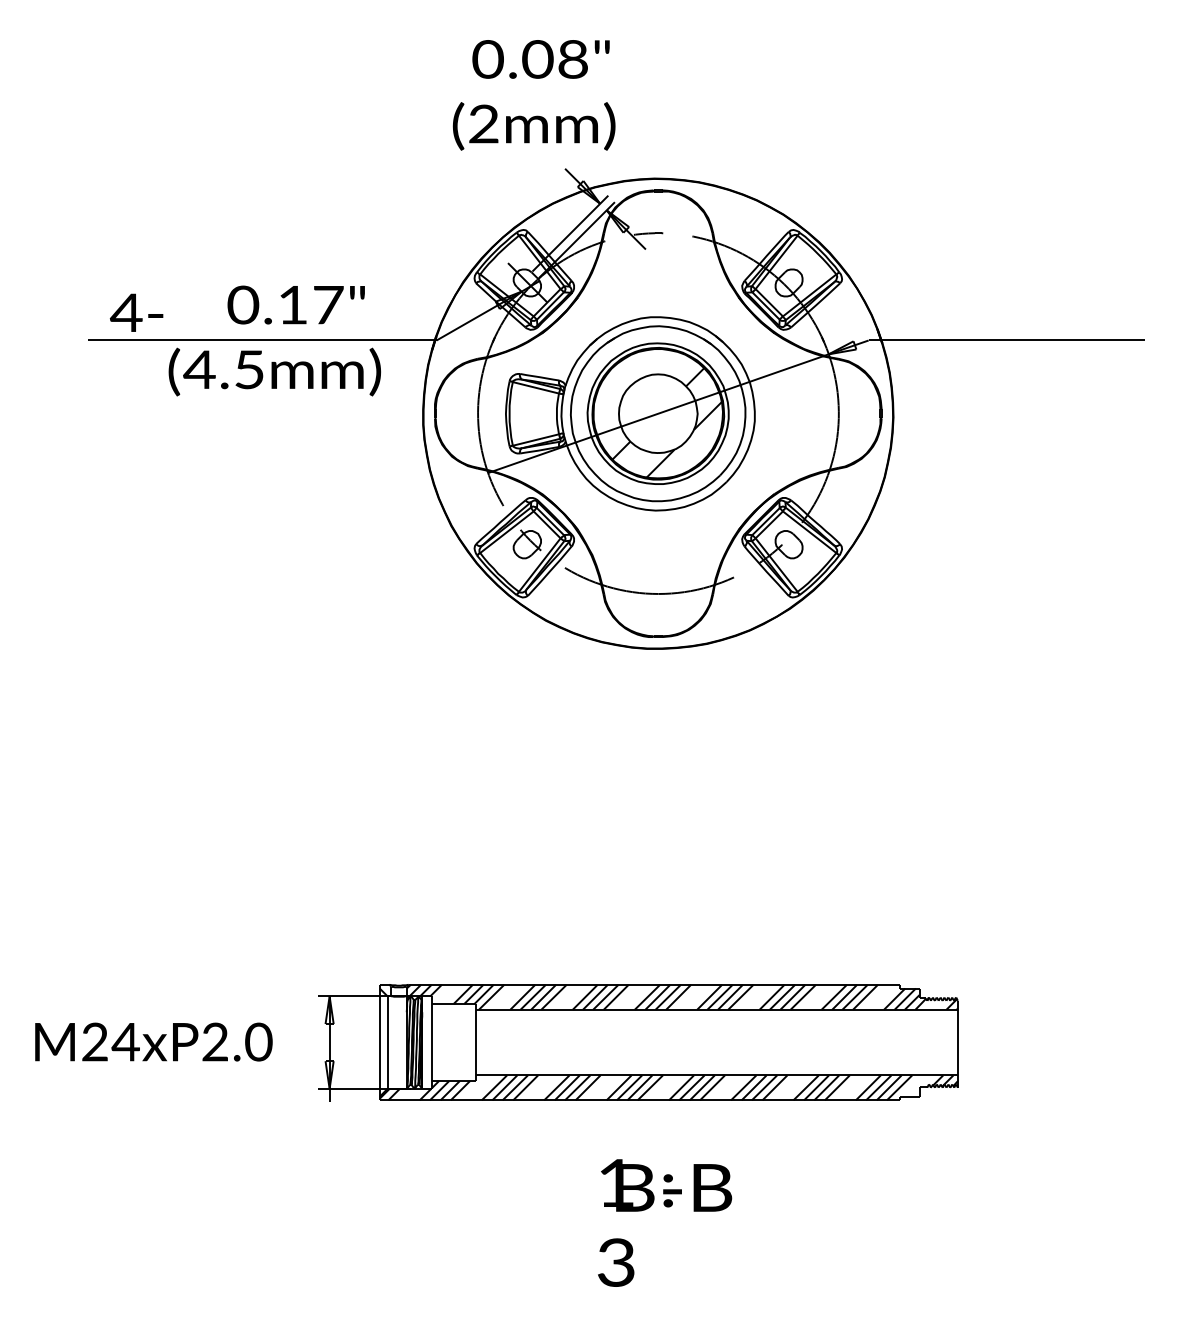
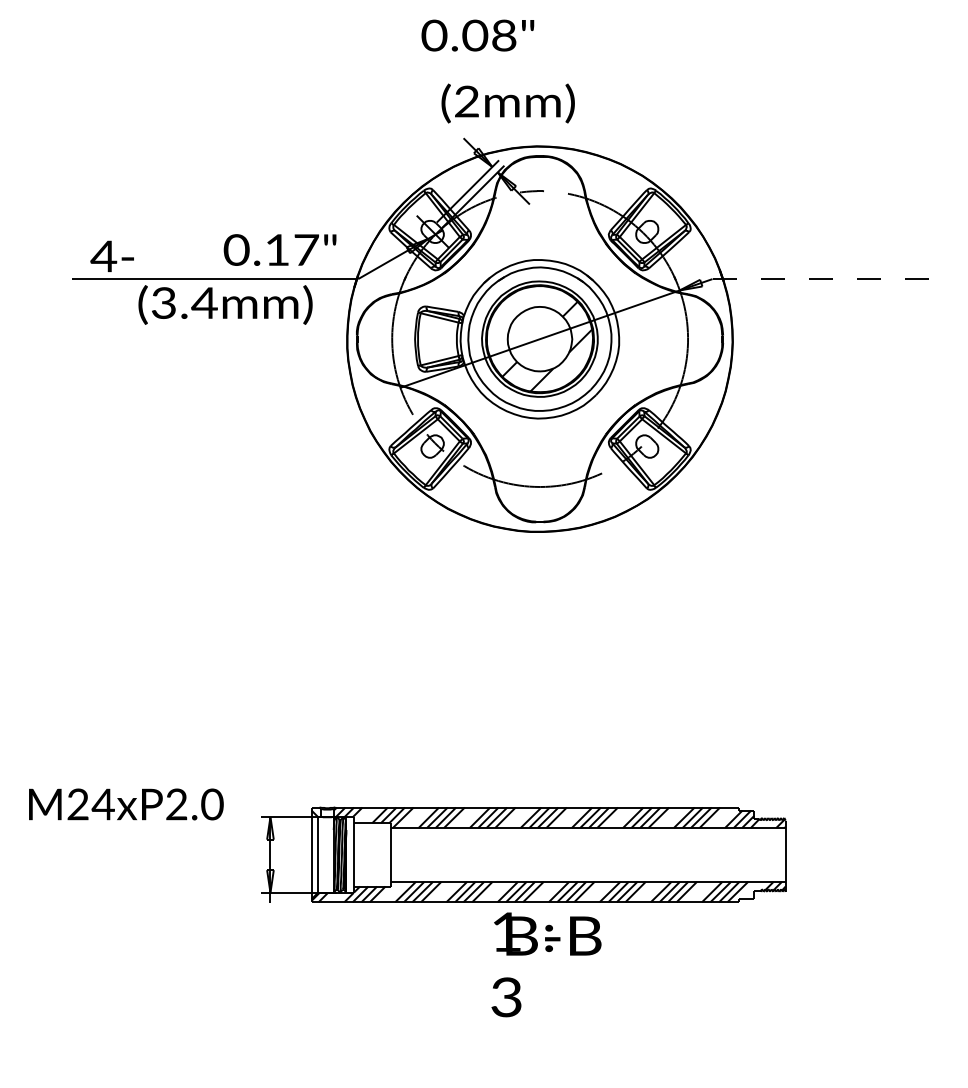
text: (540, 59) -> (477, 35), moved
text: (533, 126) -> (507, 103), moved
text: (295, 304) -> (279, 249), moved
line: (1007, 340) -> (826, 279), solid -> dashed
text: (223, 369) -> (183, 302), (4.5mm) -> (3.4mm)
text: (154, 1042) -> (126, 804), moved
text: (664, 1222) -> (546, 964), moved

